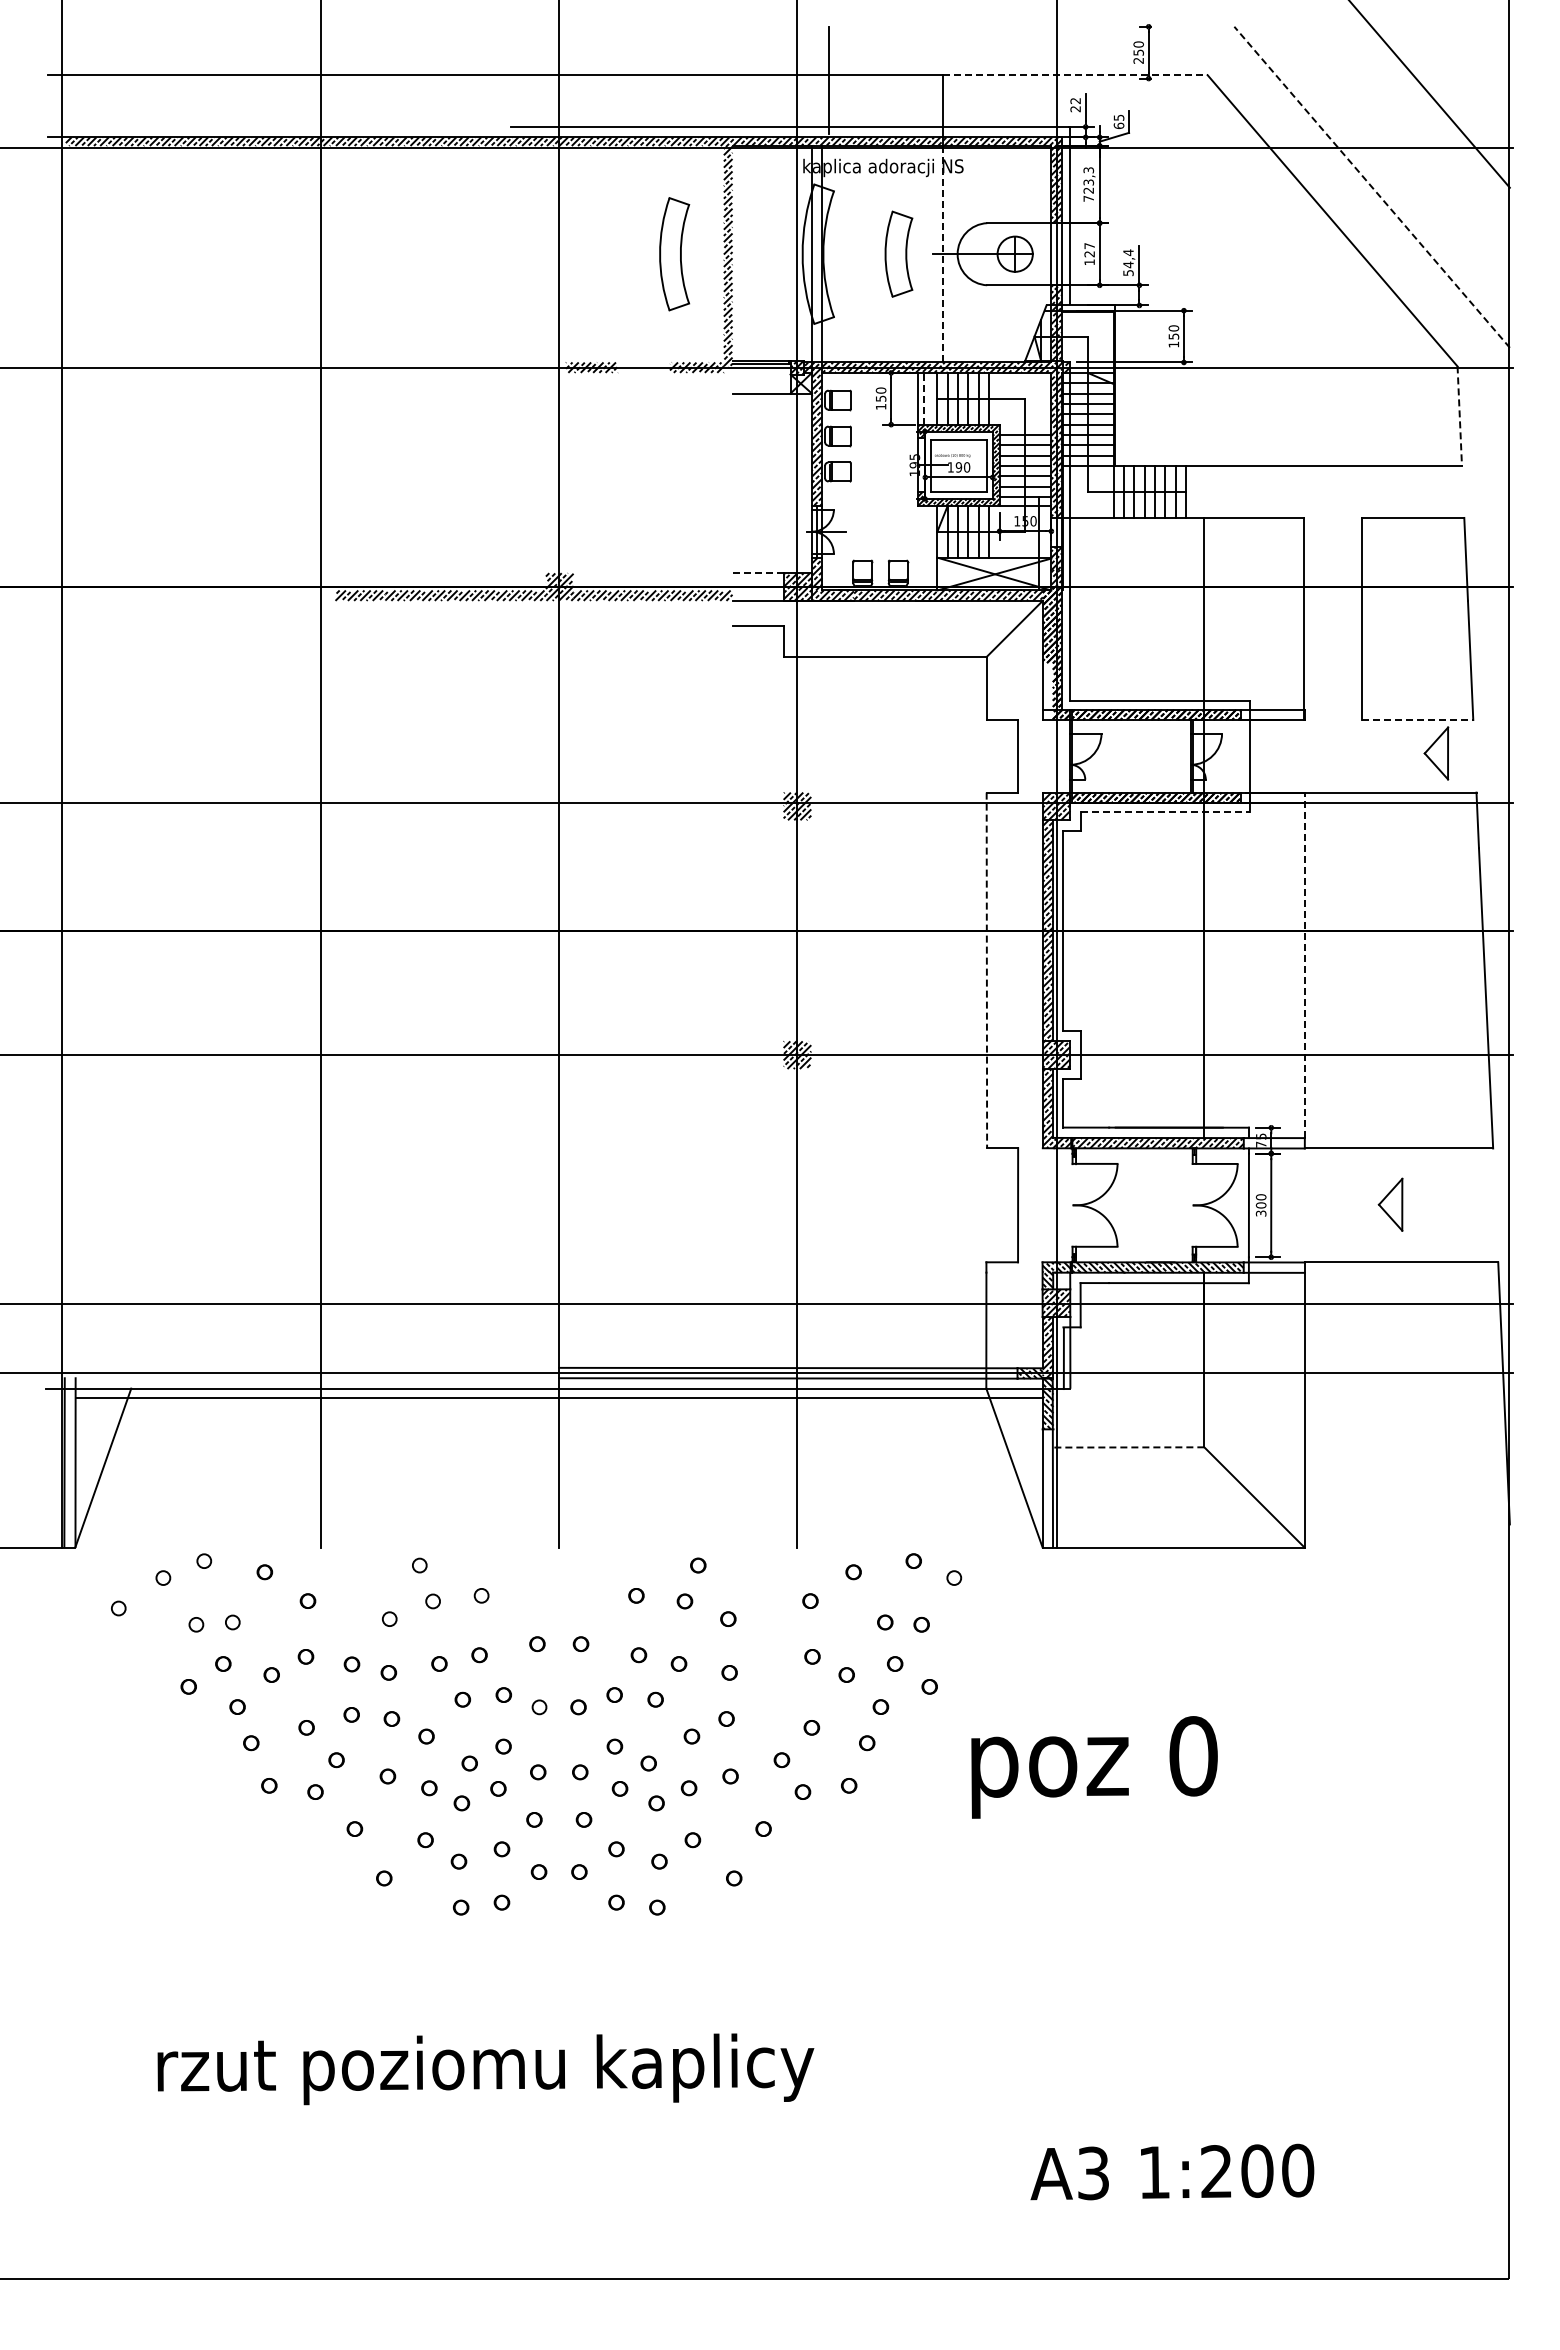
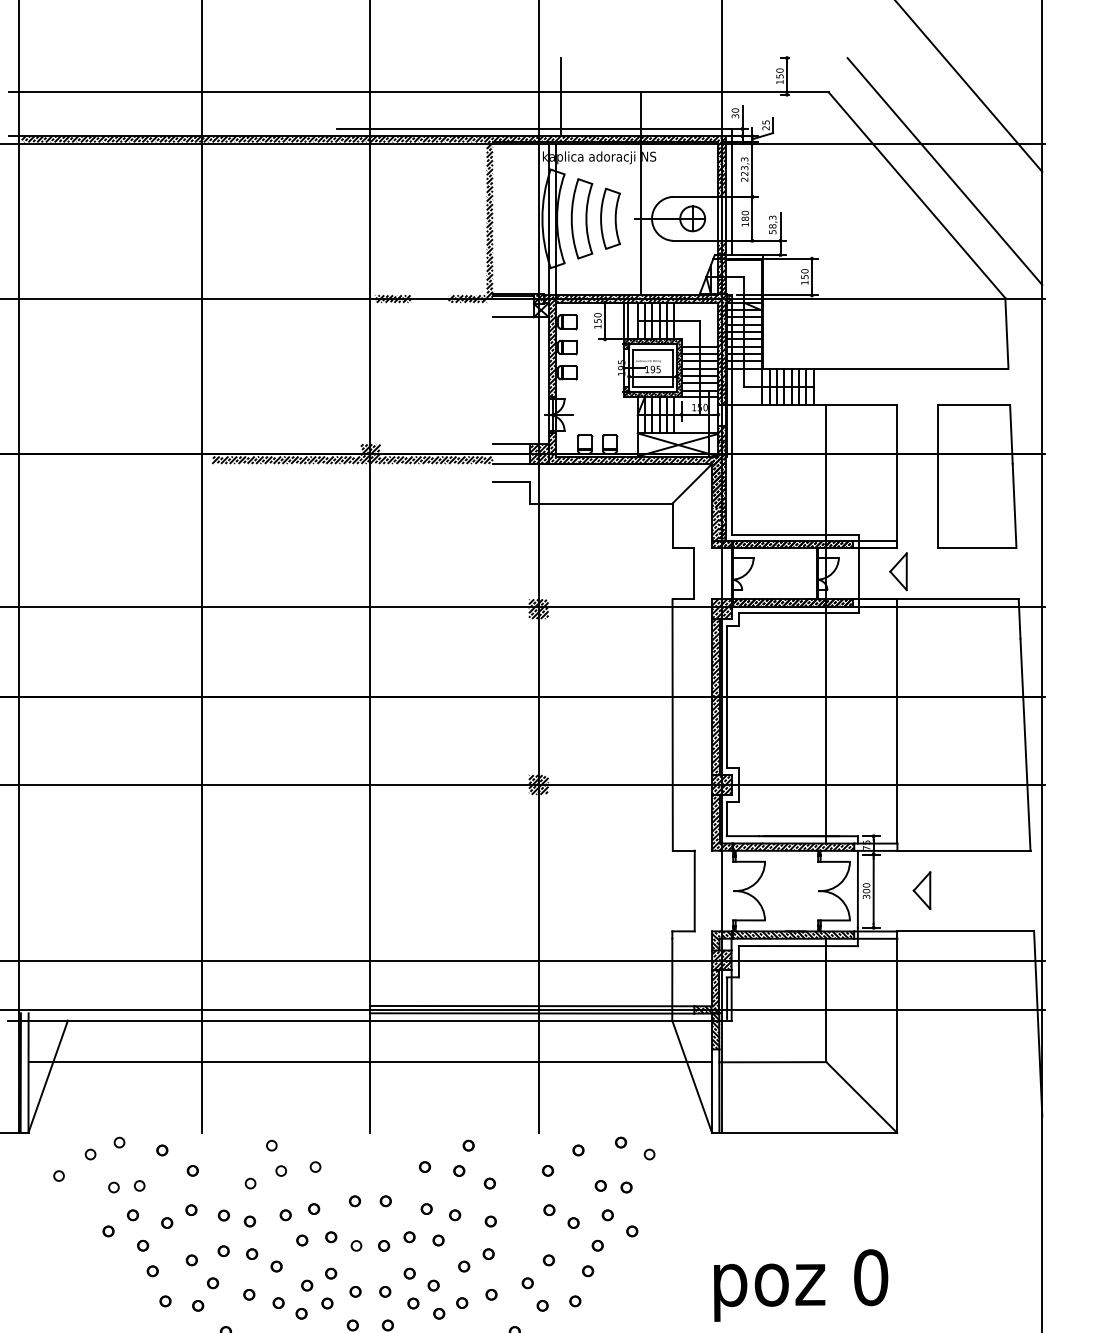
text: (1138, 60) -> (779, 81), 250 -> 150
line: (1075, 75) -> (735, 92), dashed -> solid
text: (1075, 104) -> (735, 113), 22 -> 30
text: (1118, 125) -> (765, 127), 65 -> 25
line: (1372, 187) -> (945, 171), dashed -> solid
text: (1088, 198) -> (744, 179), 723,3 -> 223,3
text: (1089, 249) -> (745, 215), 127 -> 180
line: (942, 253) -> (641, 218), dashed -> solid
part: (674, 254) -> (581, 219), moved
text: (1128, 258) -> (772, 221), 54,4 -> 58,3
line: (923, 398) -> (627, 320), dashed -> solid
line: (1459, 416) -> (1006, 333), dashed -> solid
text: (967, 467) -> (658, 369), 190 -> 195
line: (758, 573) -> (511, 444), dashed -> solid
hatch: (1047, 691) -> (715, 527), added
line: (1417, 720) -> (977, 548), dashed -> solid
part: (1436, 753) -> (898, 571), moved
line: (1165, 811) -> (798, 612), dashed -> solid
line: (1304, 964) -> (897, 720), dashed -> solid
line: (986, 970) -> (672, 725), dashed -> solid
part: (1390, 1204) -> (921, 890), moved
line: (558, 1398) -> (369, 1062), moved
line: (1128, 1447) -> (772, 1062), dashed -> solid
text: (1094, 1767) -> (801, 1285), moved

